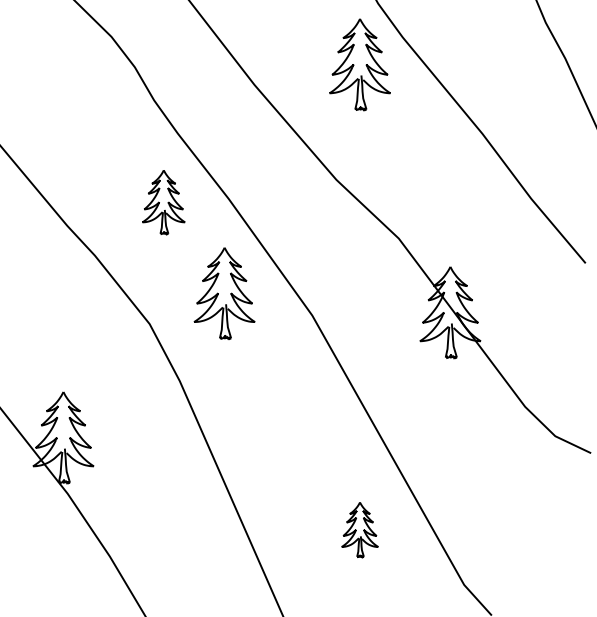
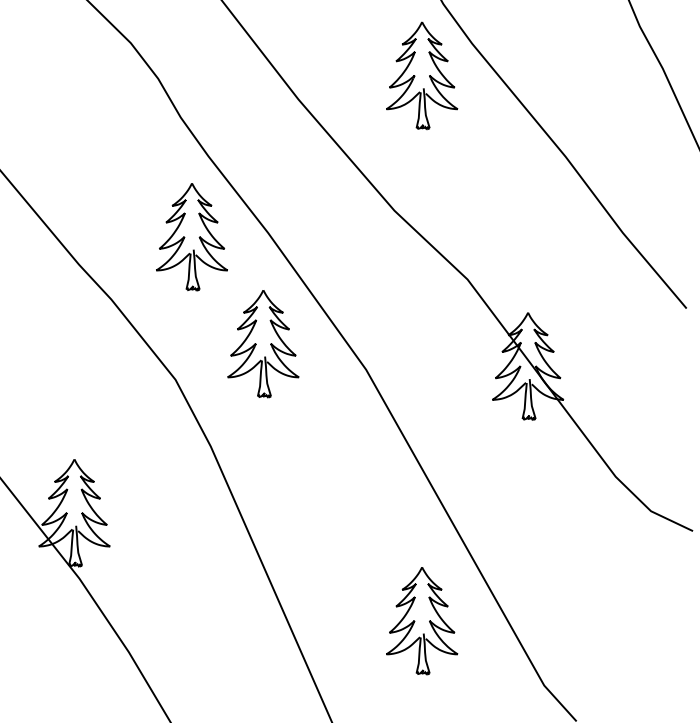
part: (163, 202) -> (191, 237), size x1.43
part: (359, 529) -> (421, 620), size x1.67

